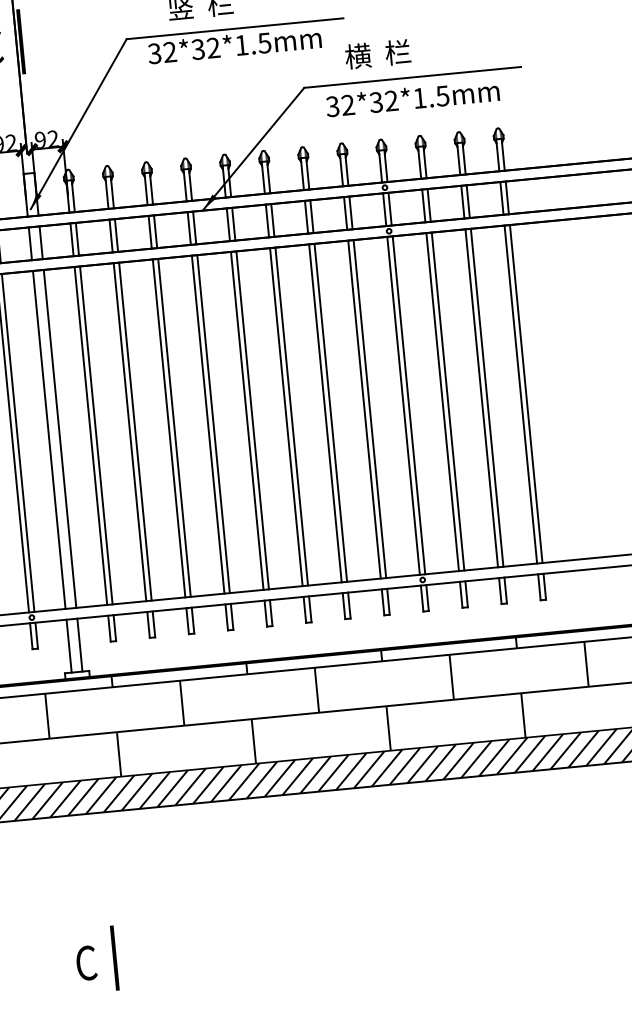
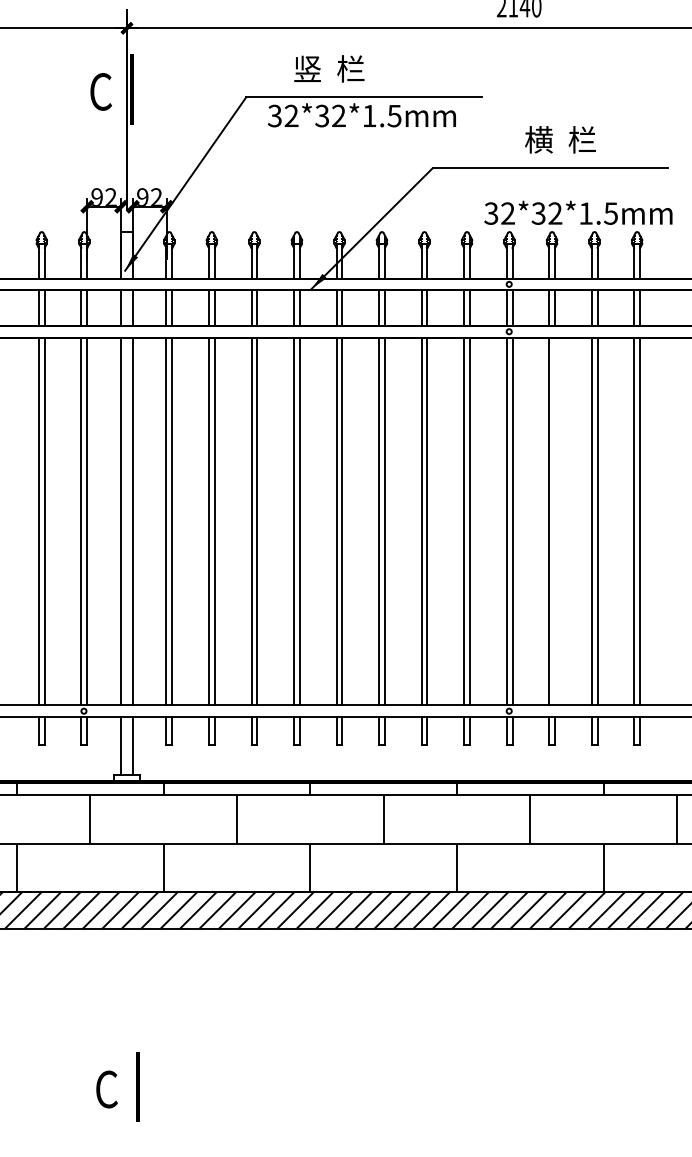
text: (377, 54) -> (560, 139), moved
text: (412, 97) -> (578, 212), moved
line: (448, 401) -> (555, 521), removed

